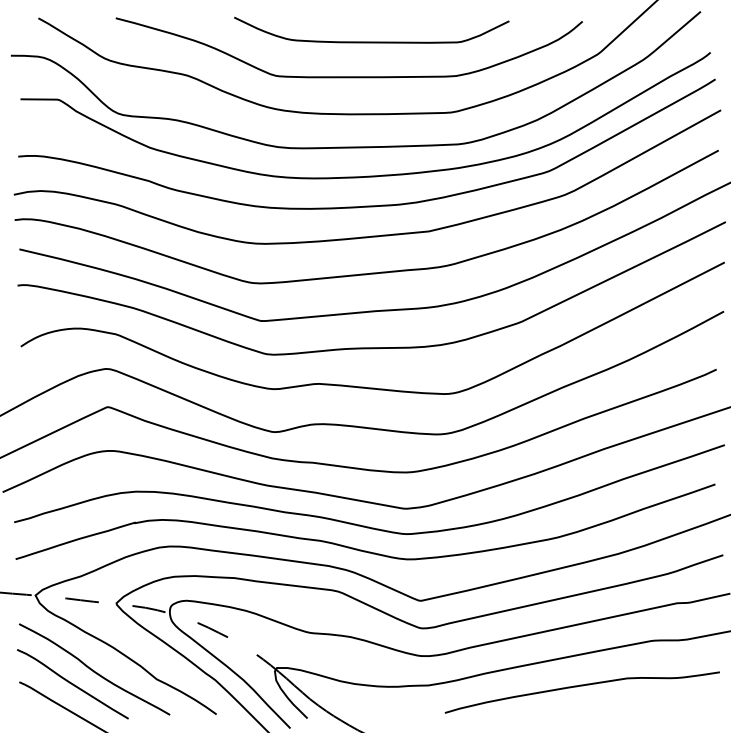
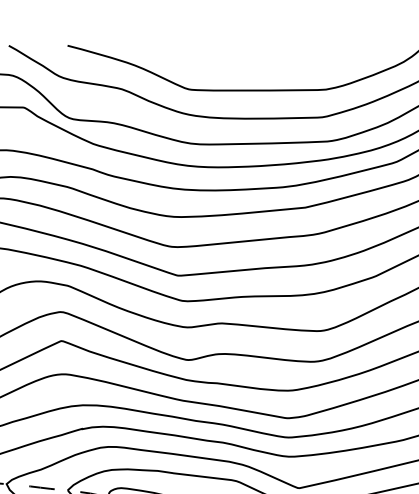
curve: (371, 41) -> (261, 63), removed

